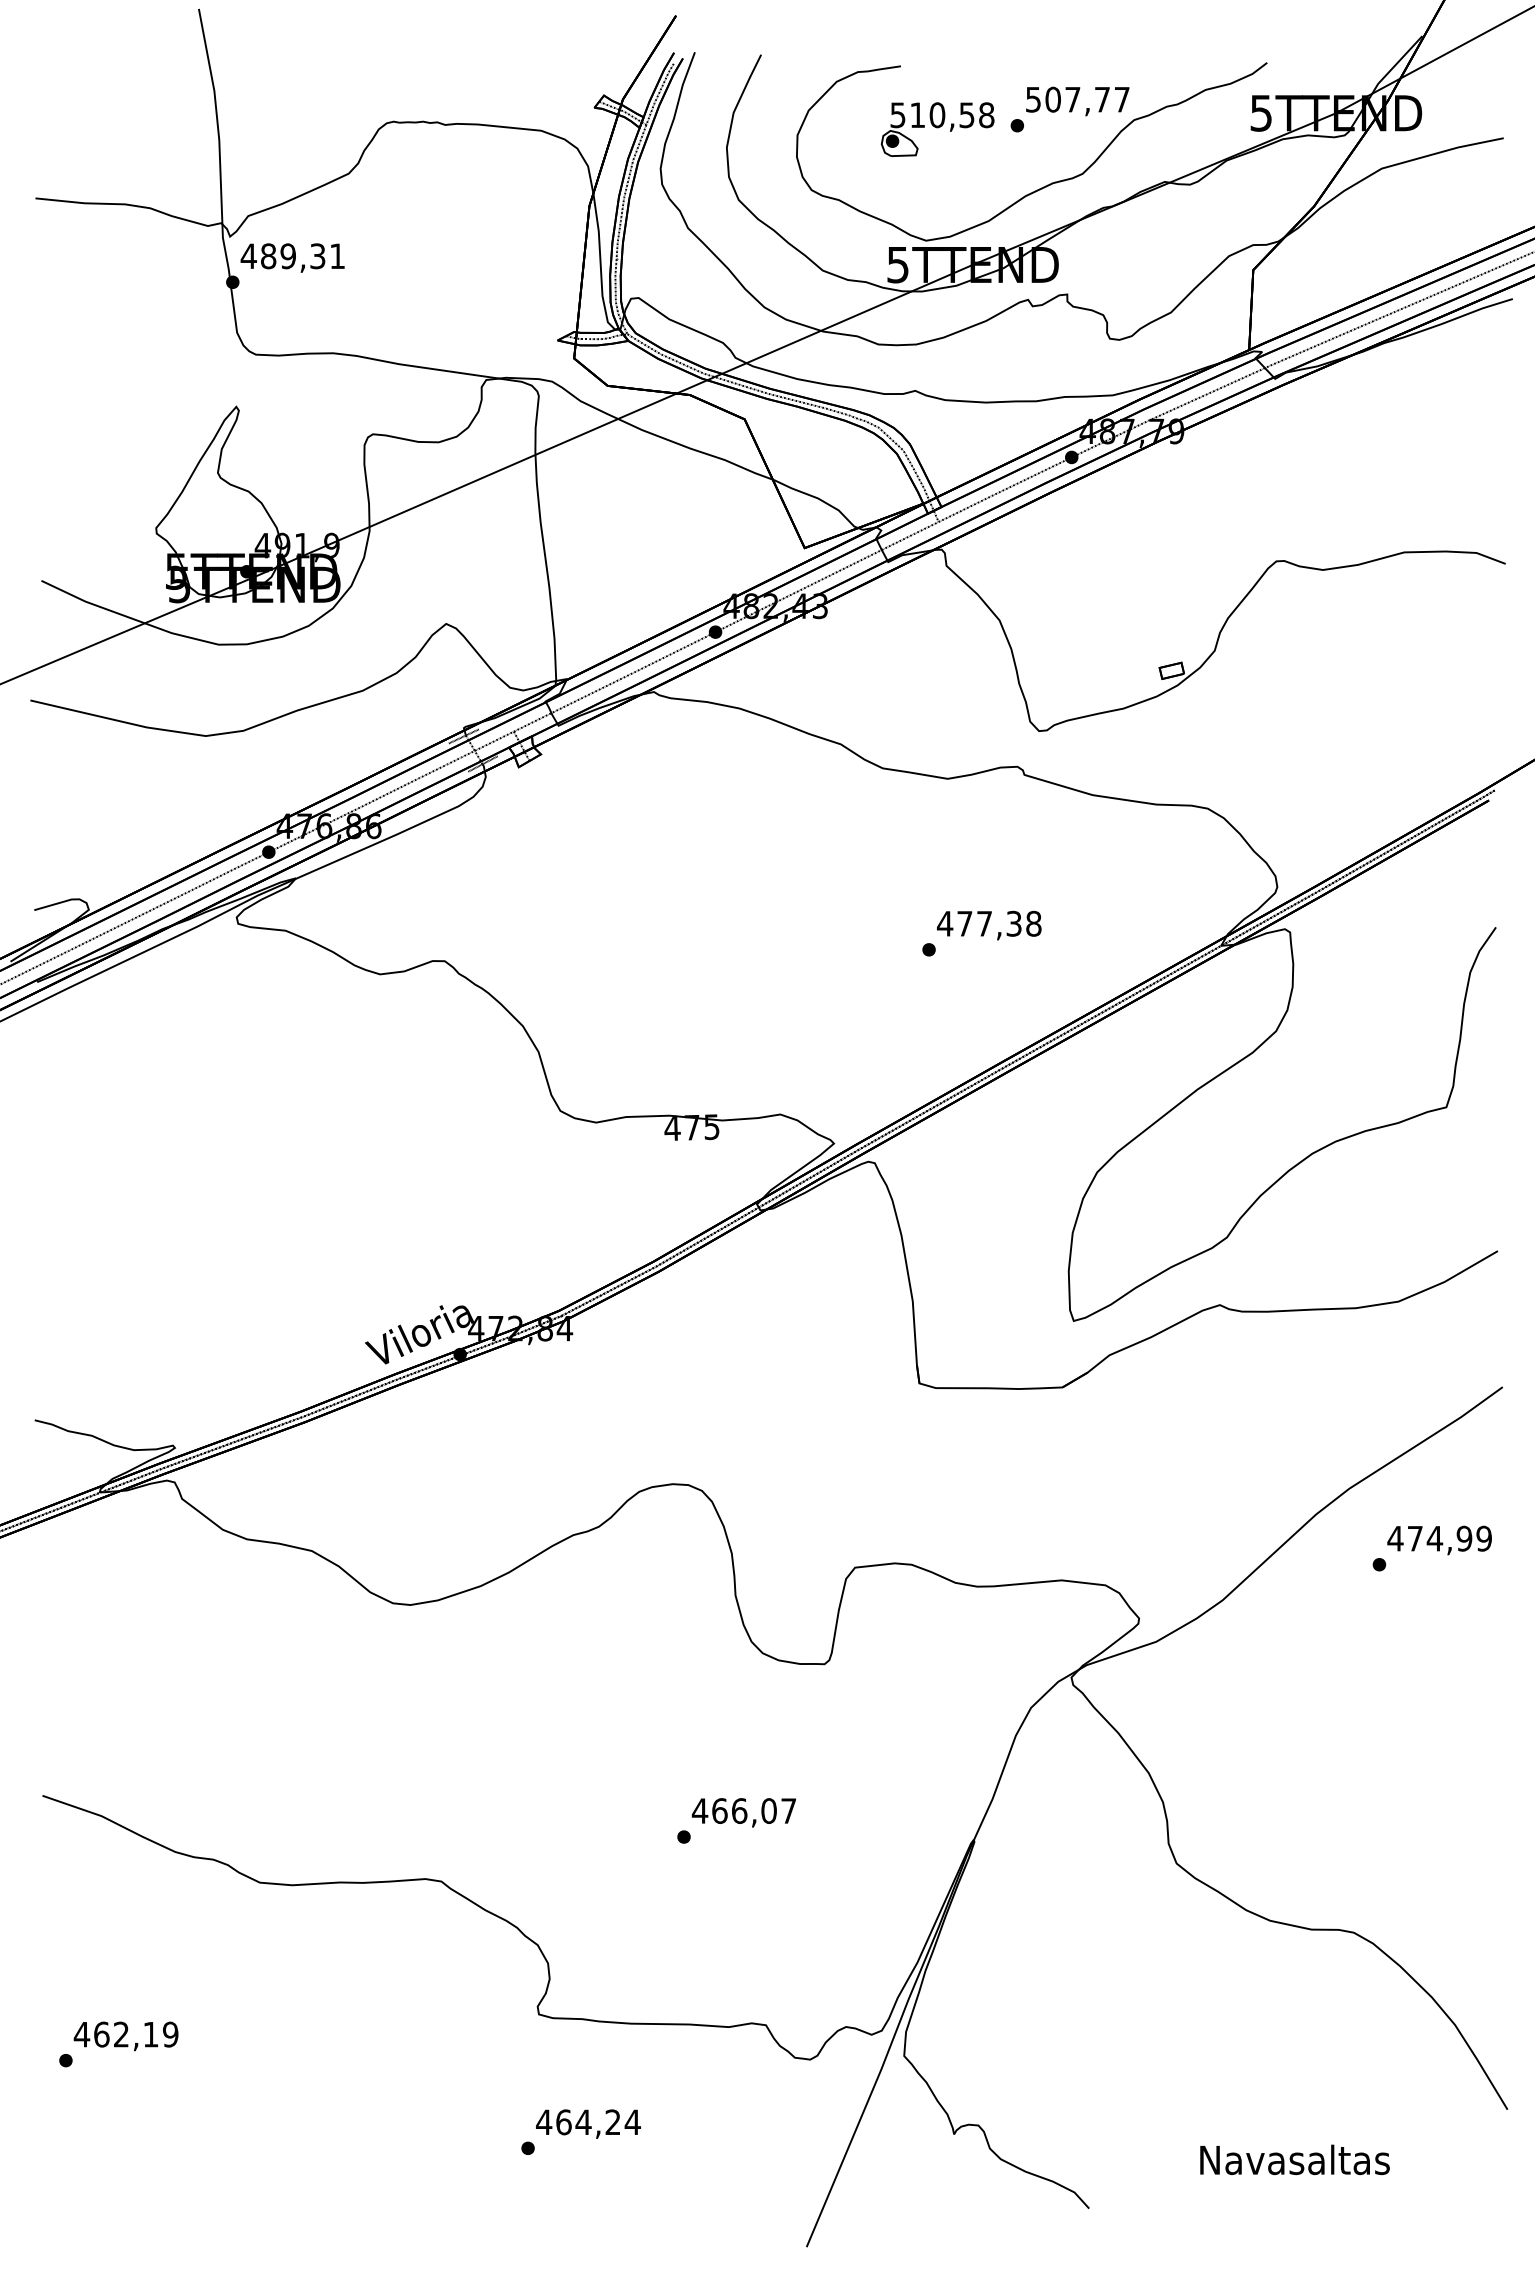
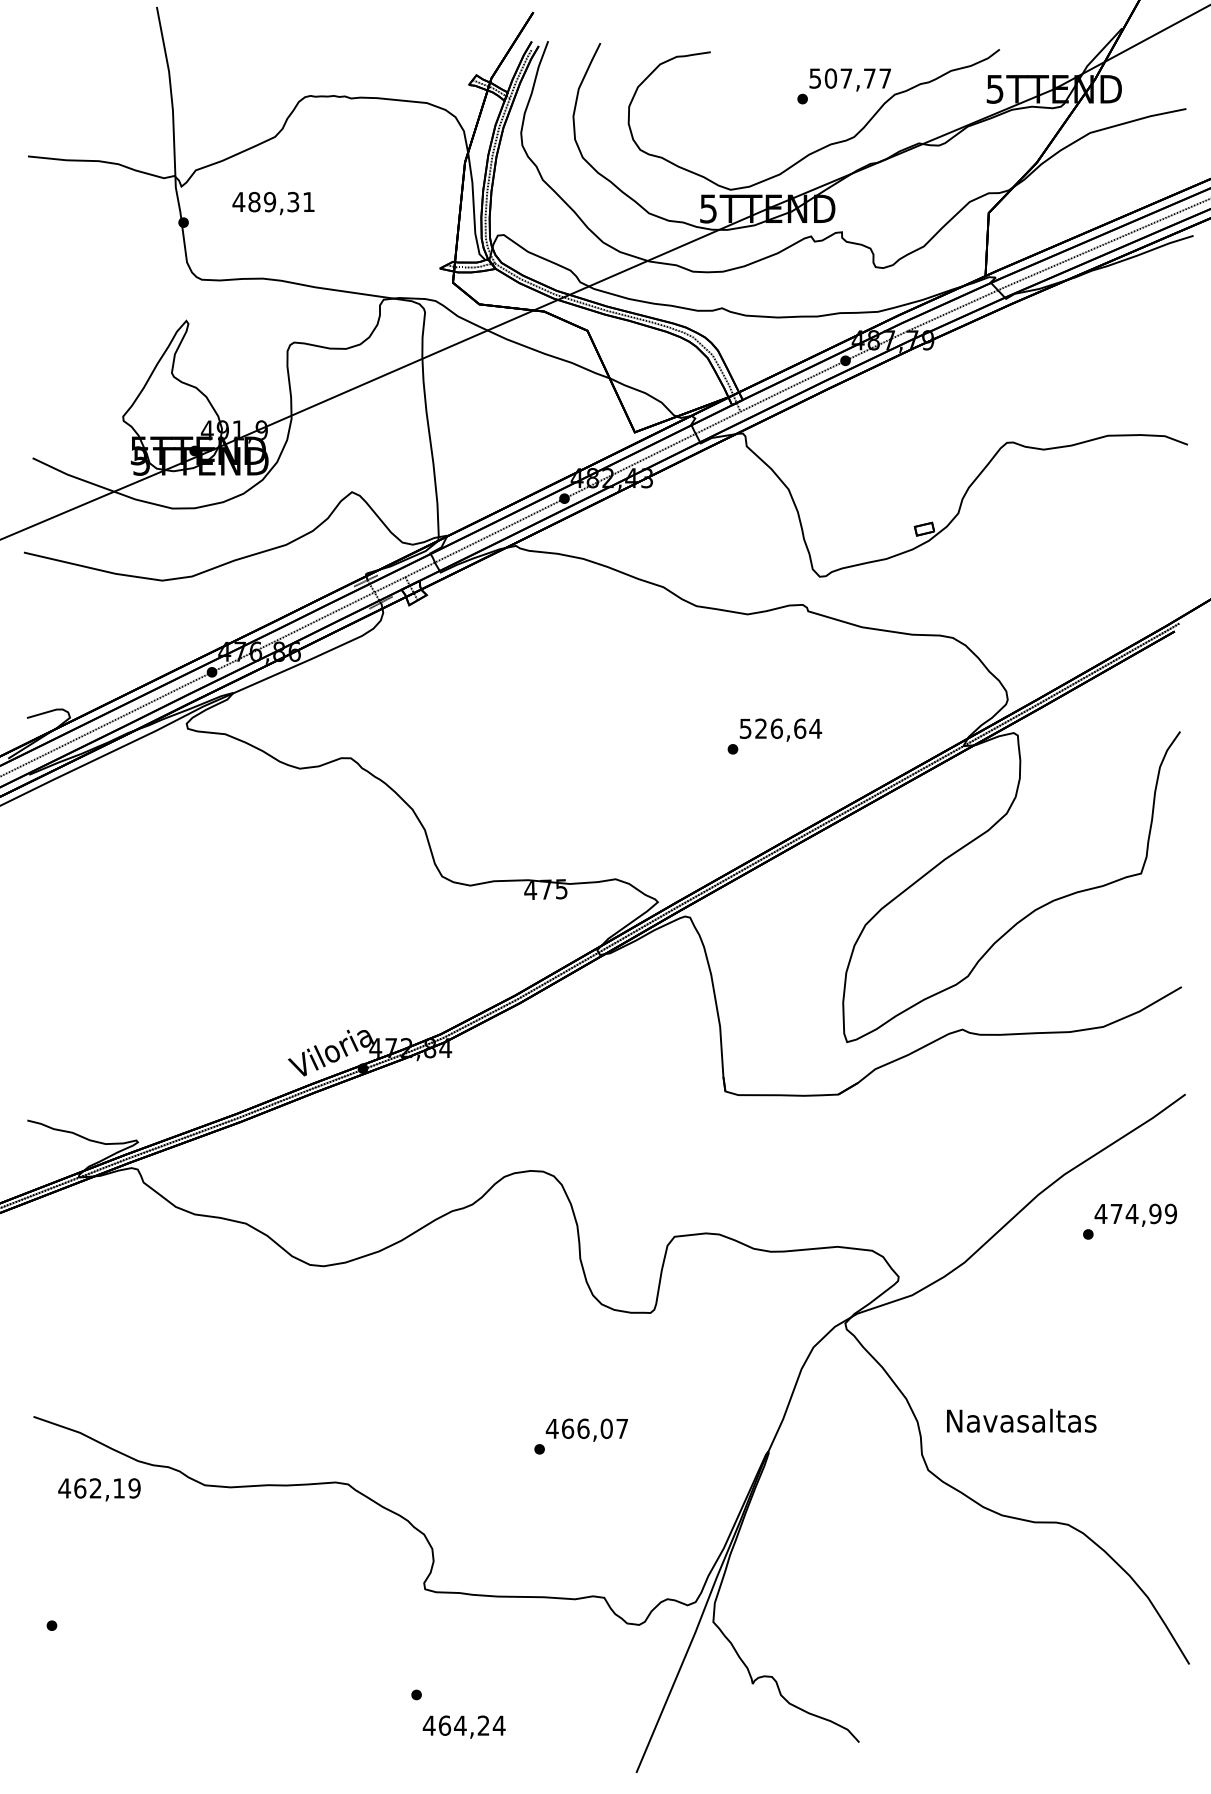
part: (937, 129) -> (739, 102), removed
text: (292, 257) -> (273, 203), moved
text: (989, 923) -> (780, 728), 477,38 -> 526,64
text: (125, 2036) -> (98, 1489), moved
text: (588, 2123) -> (464, 1726), moved
text: (1294, 2159) -> (1021, 1420), moved

